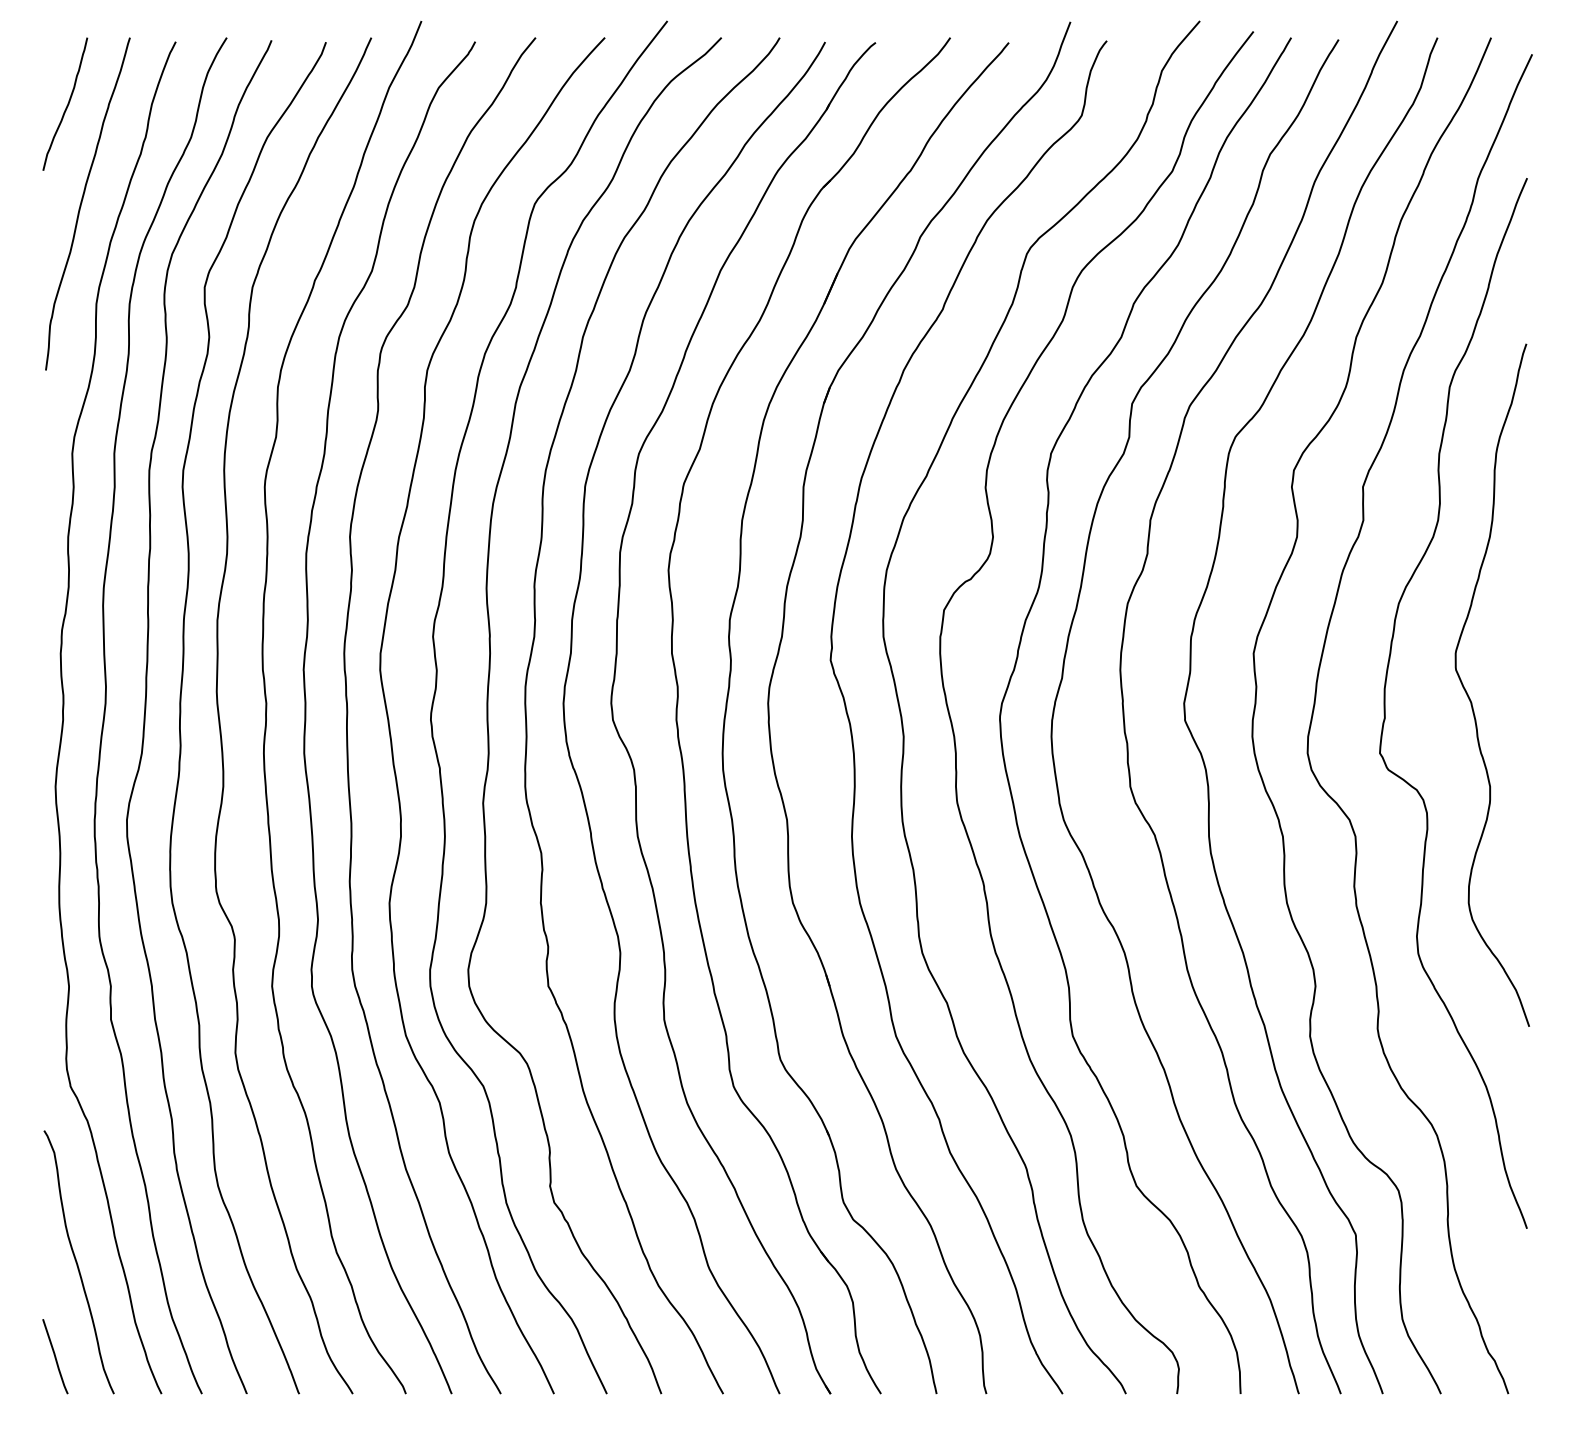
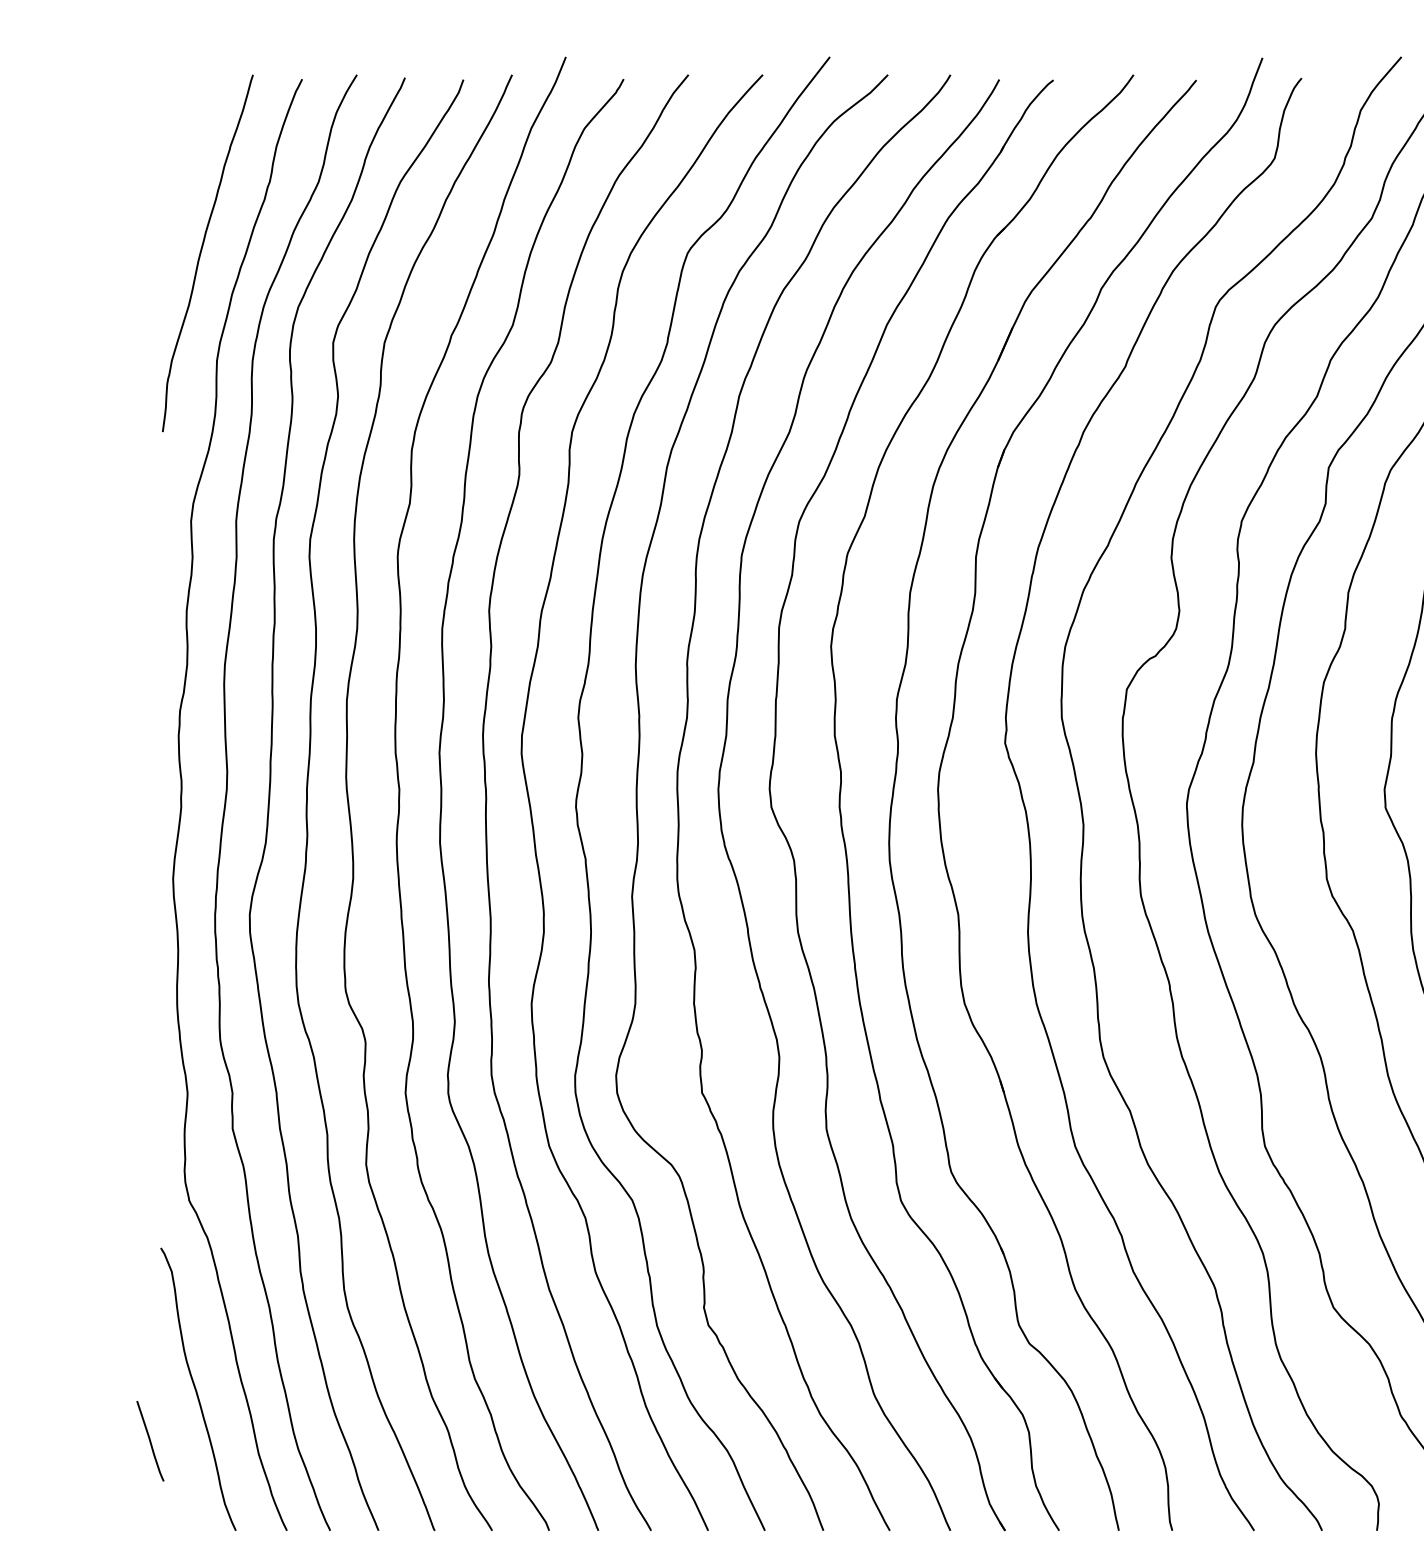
curve: (67, 103) -> (185, 145), removed
line: (55, 1356) -> (150, 1441), moved

